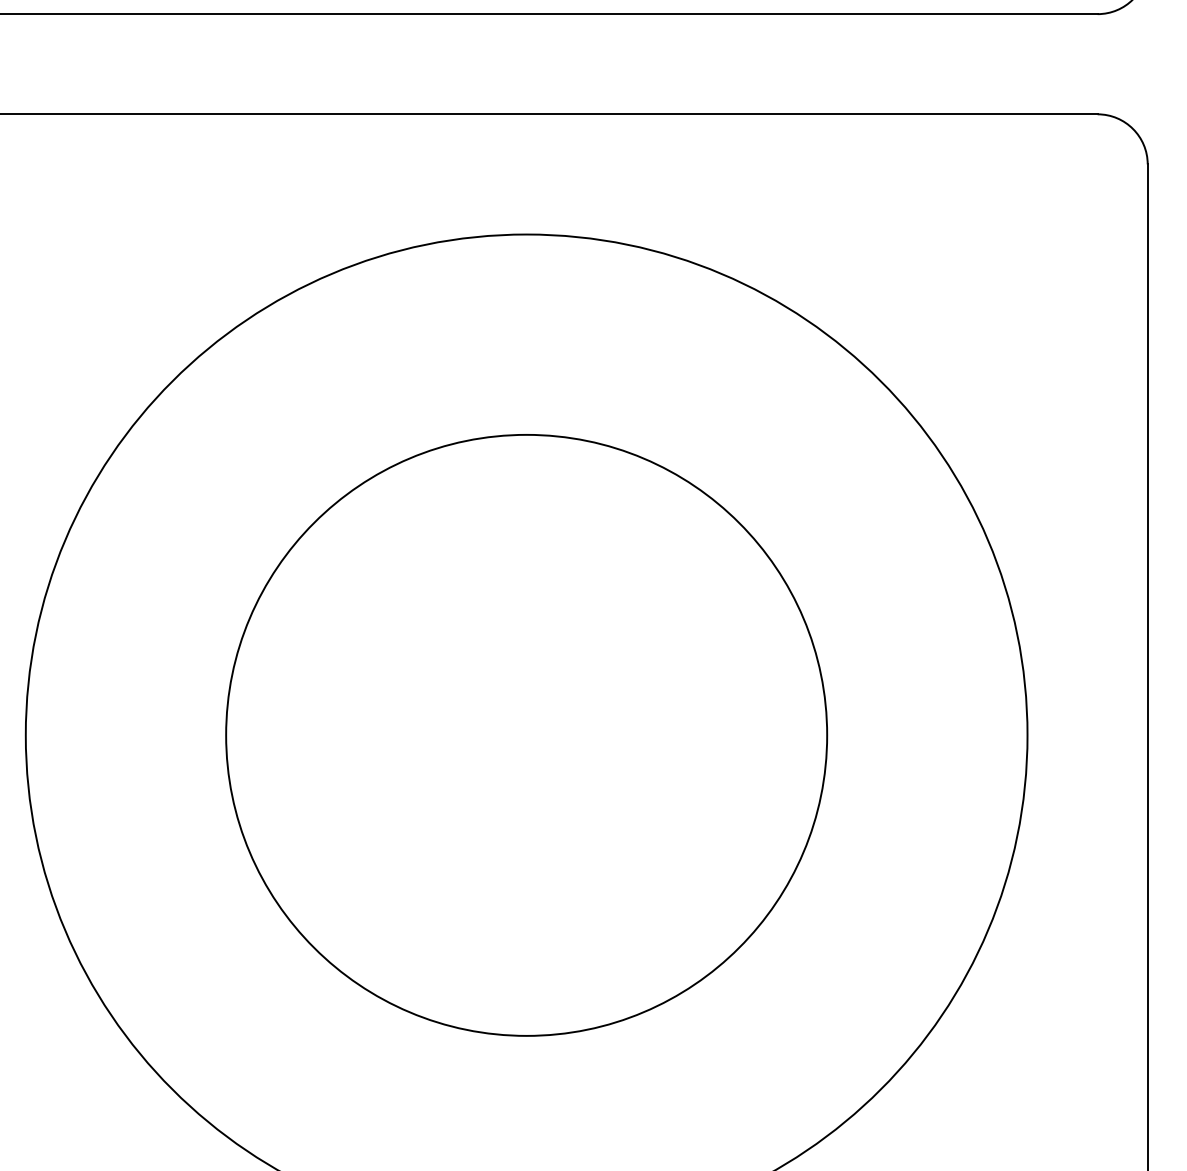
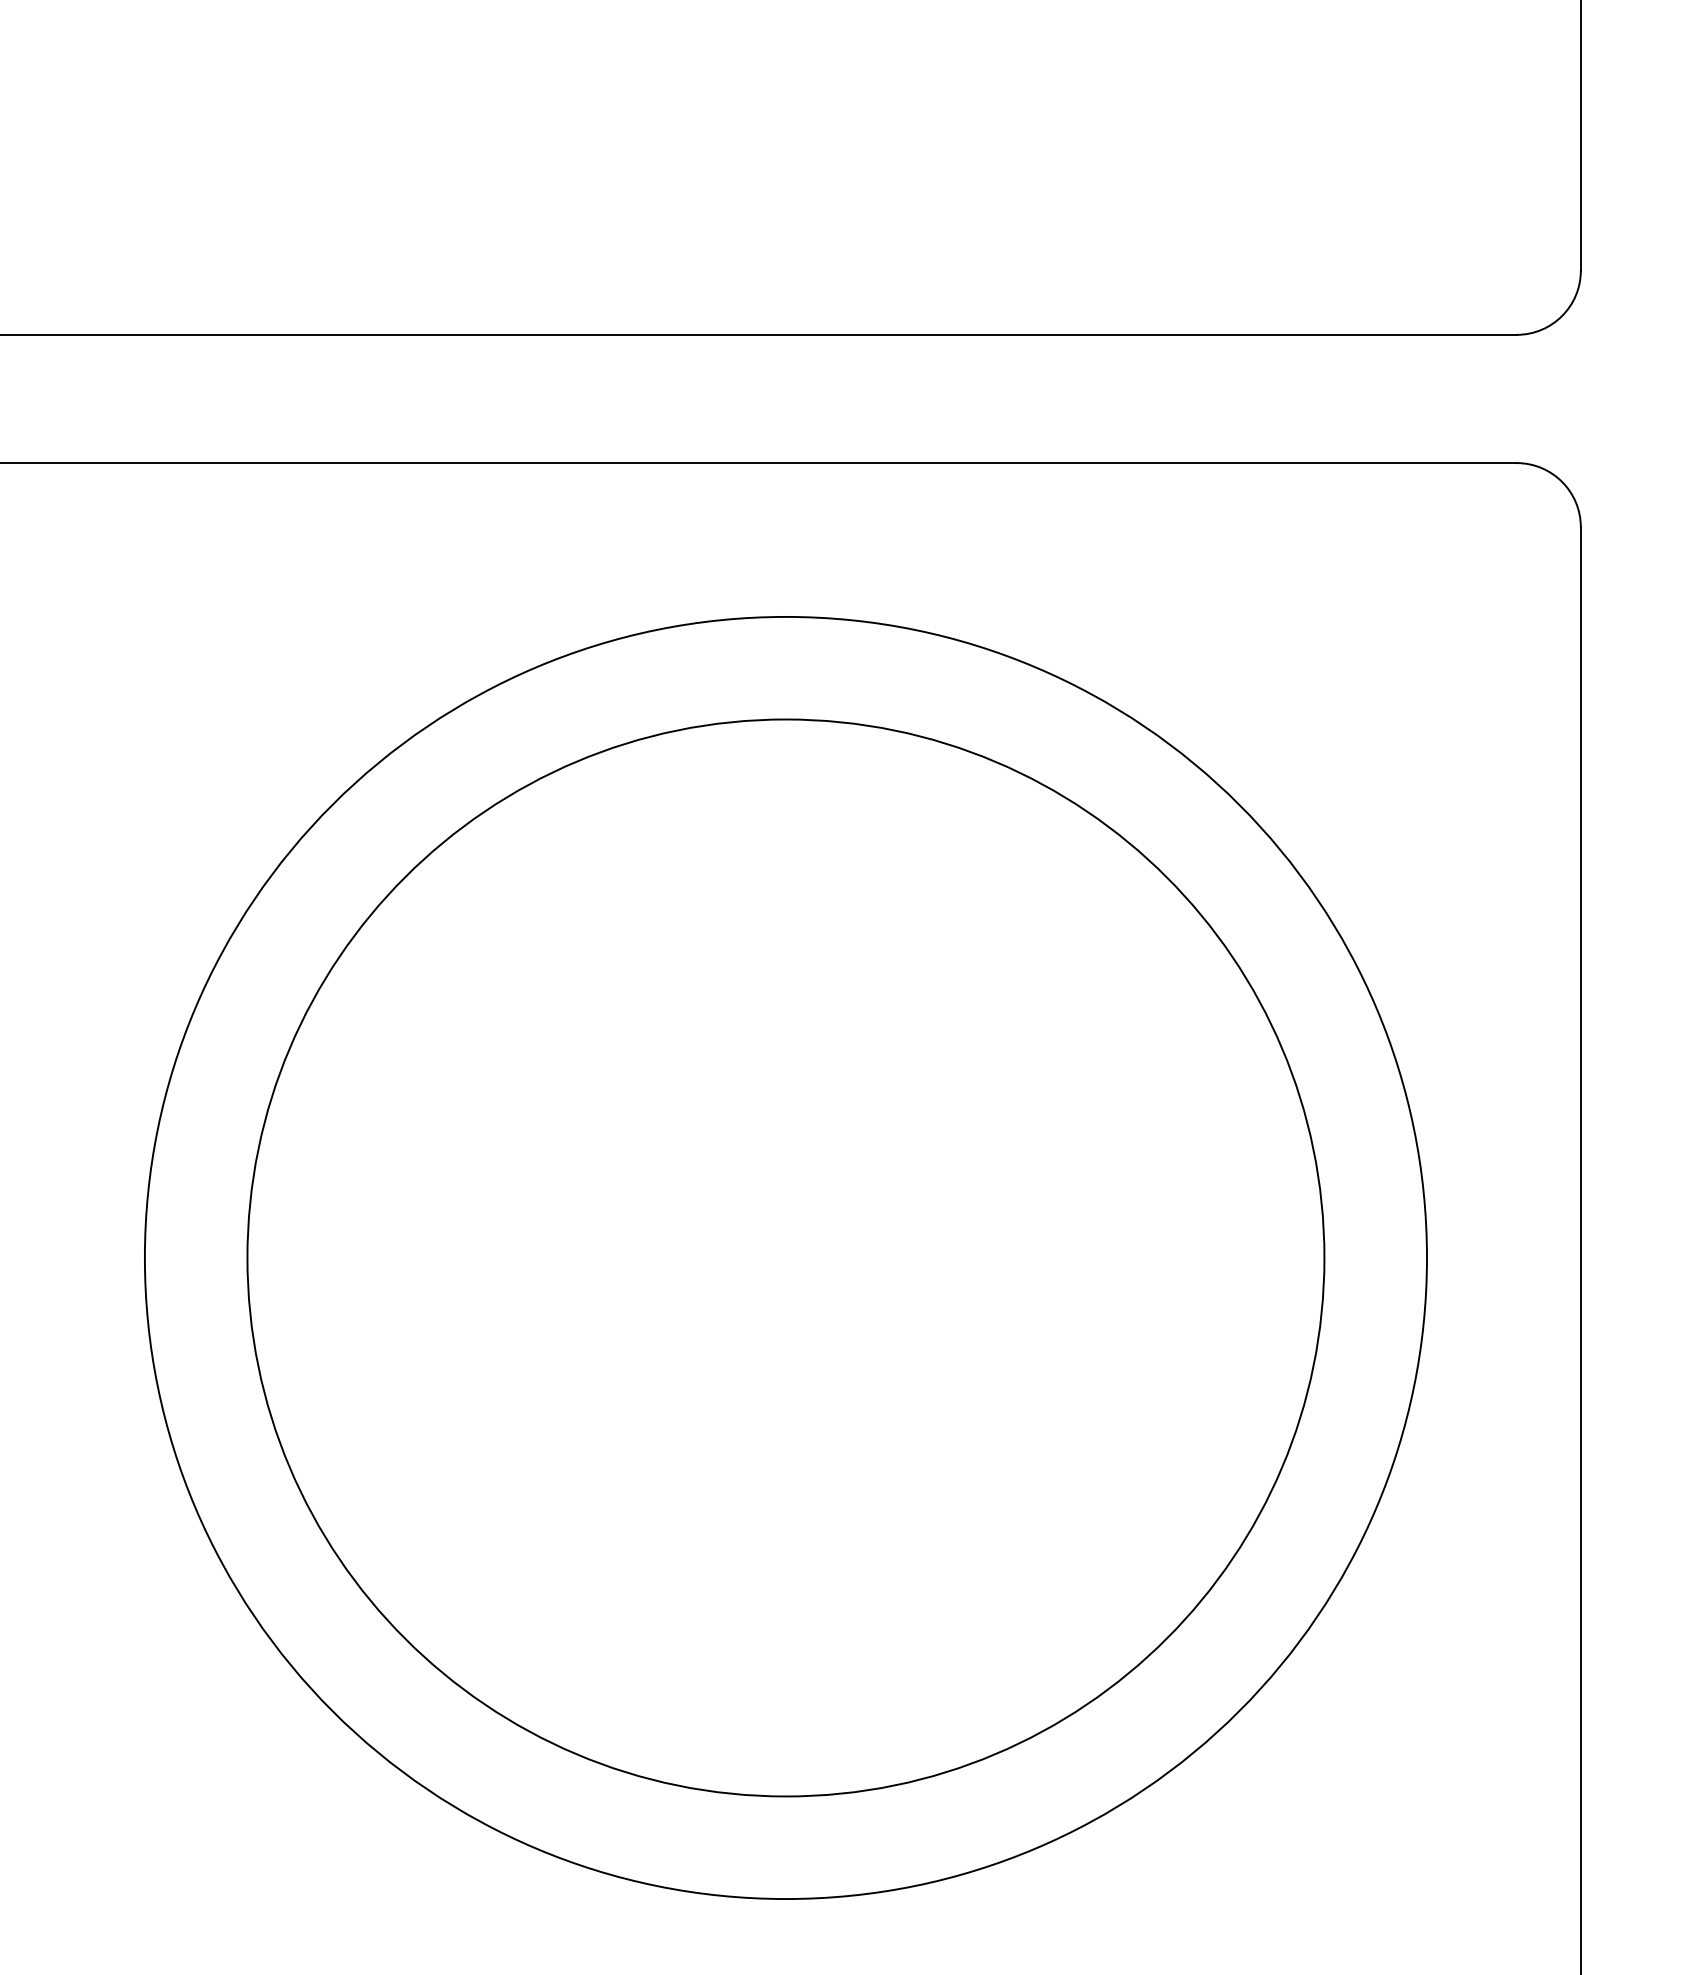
circle: (526, 735) -> (785, 1257), size x1.4

